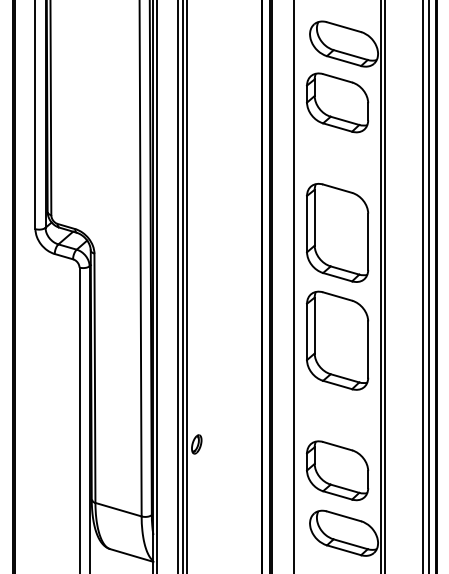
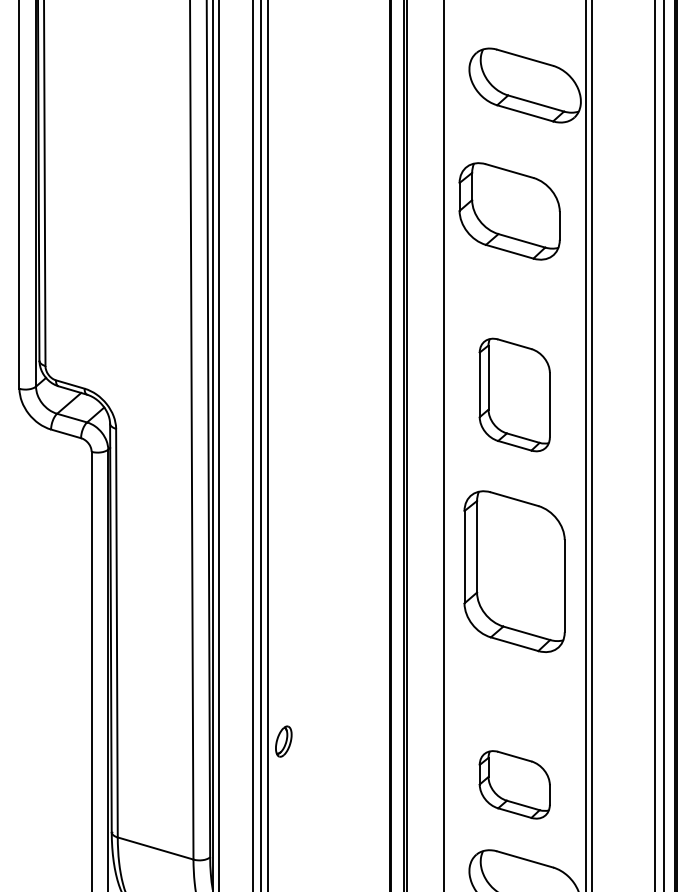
part: (337, 102) -> (509, 210), moved
part: (337, 232) -> (514, 394), size x0.7
part: (337, 470) -> (514, 784), size x0.7

